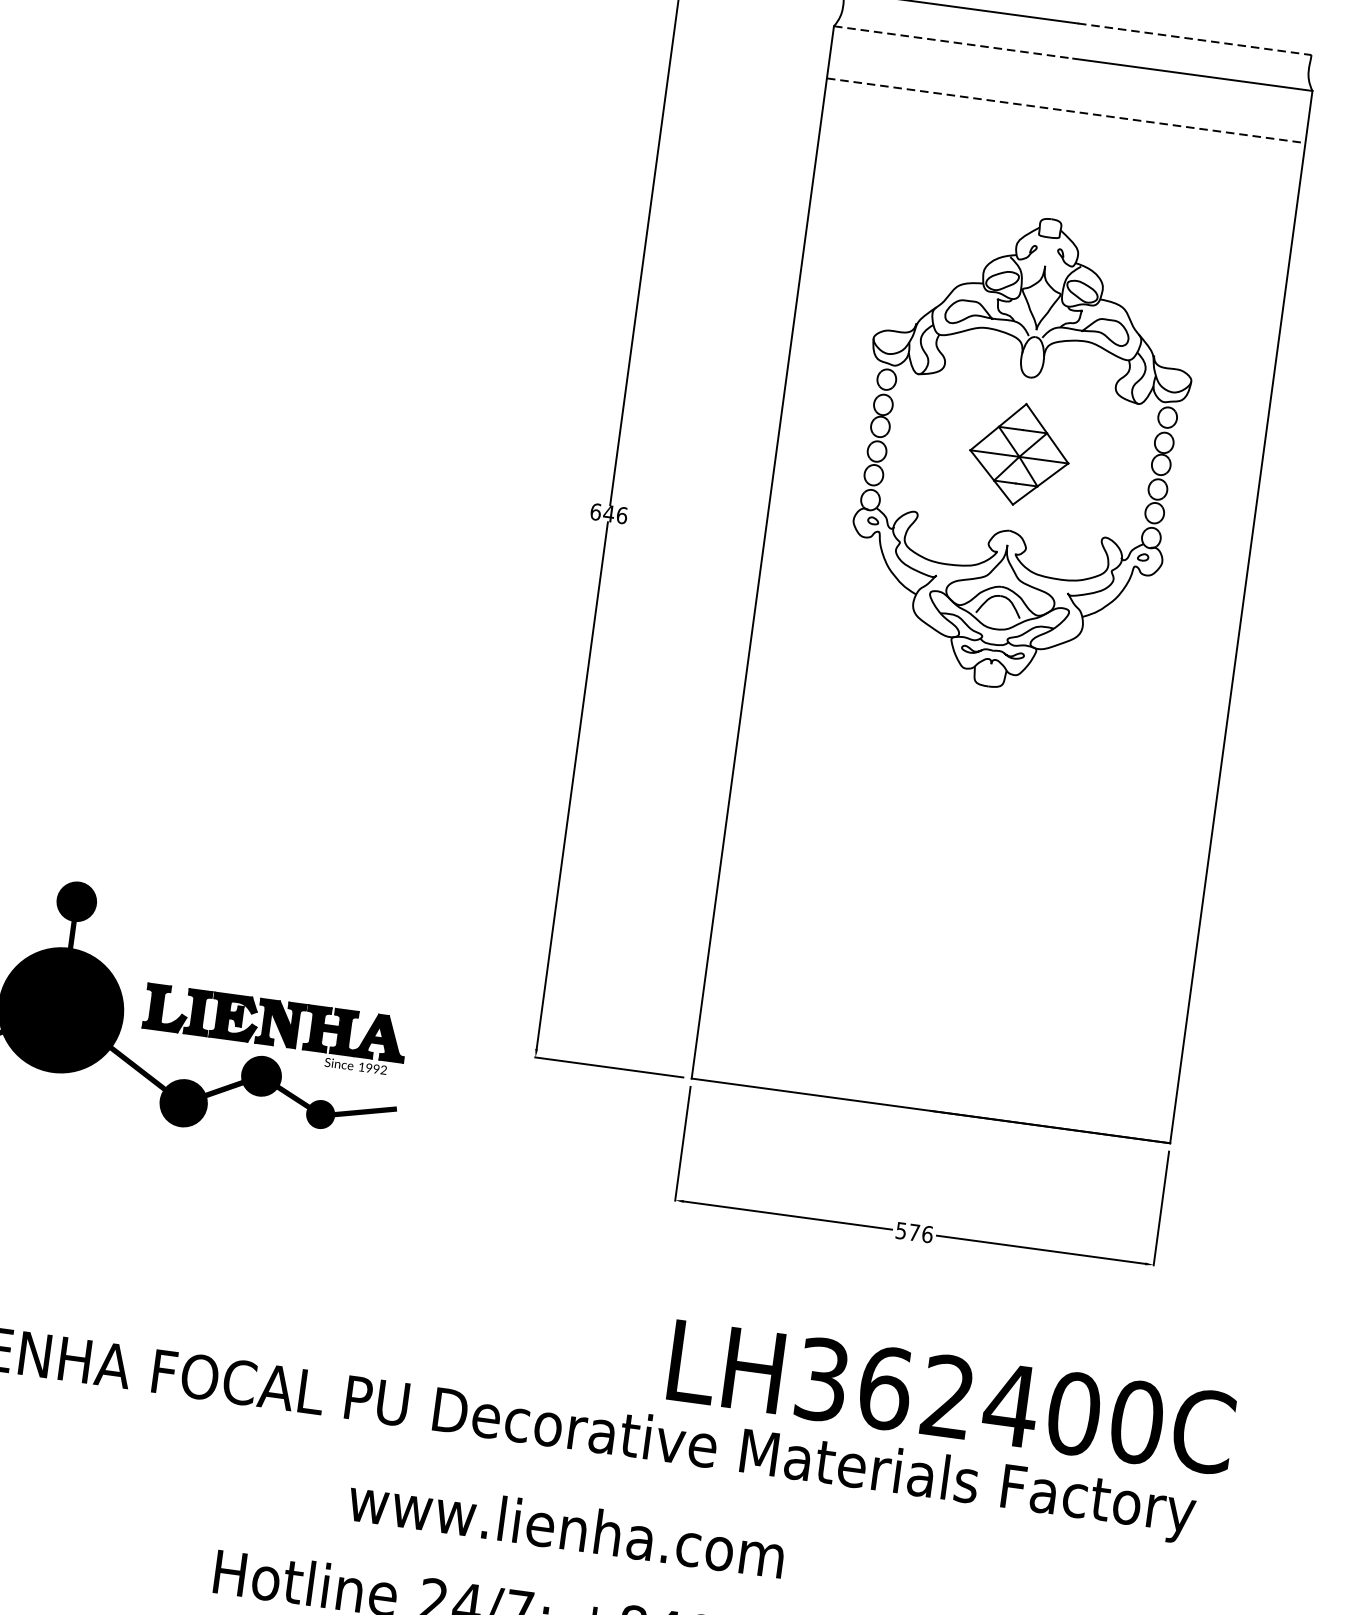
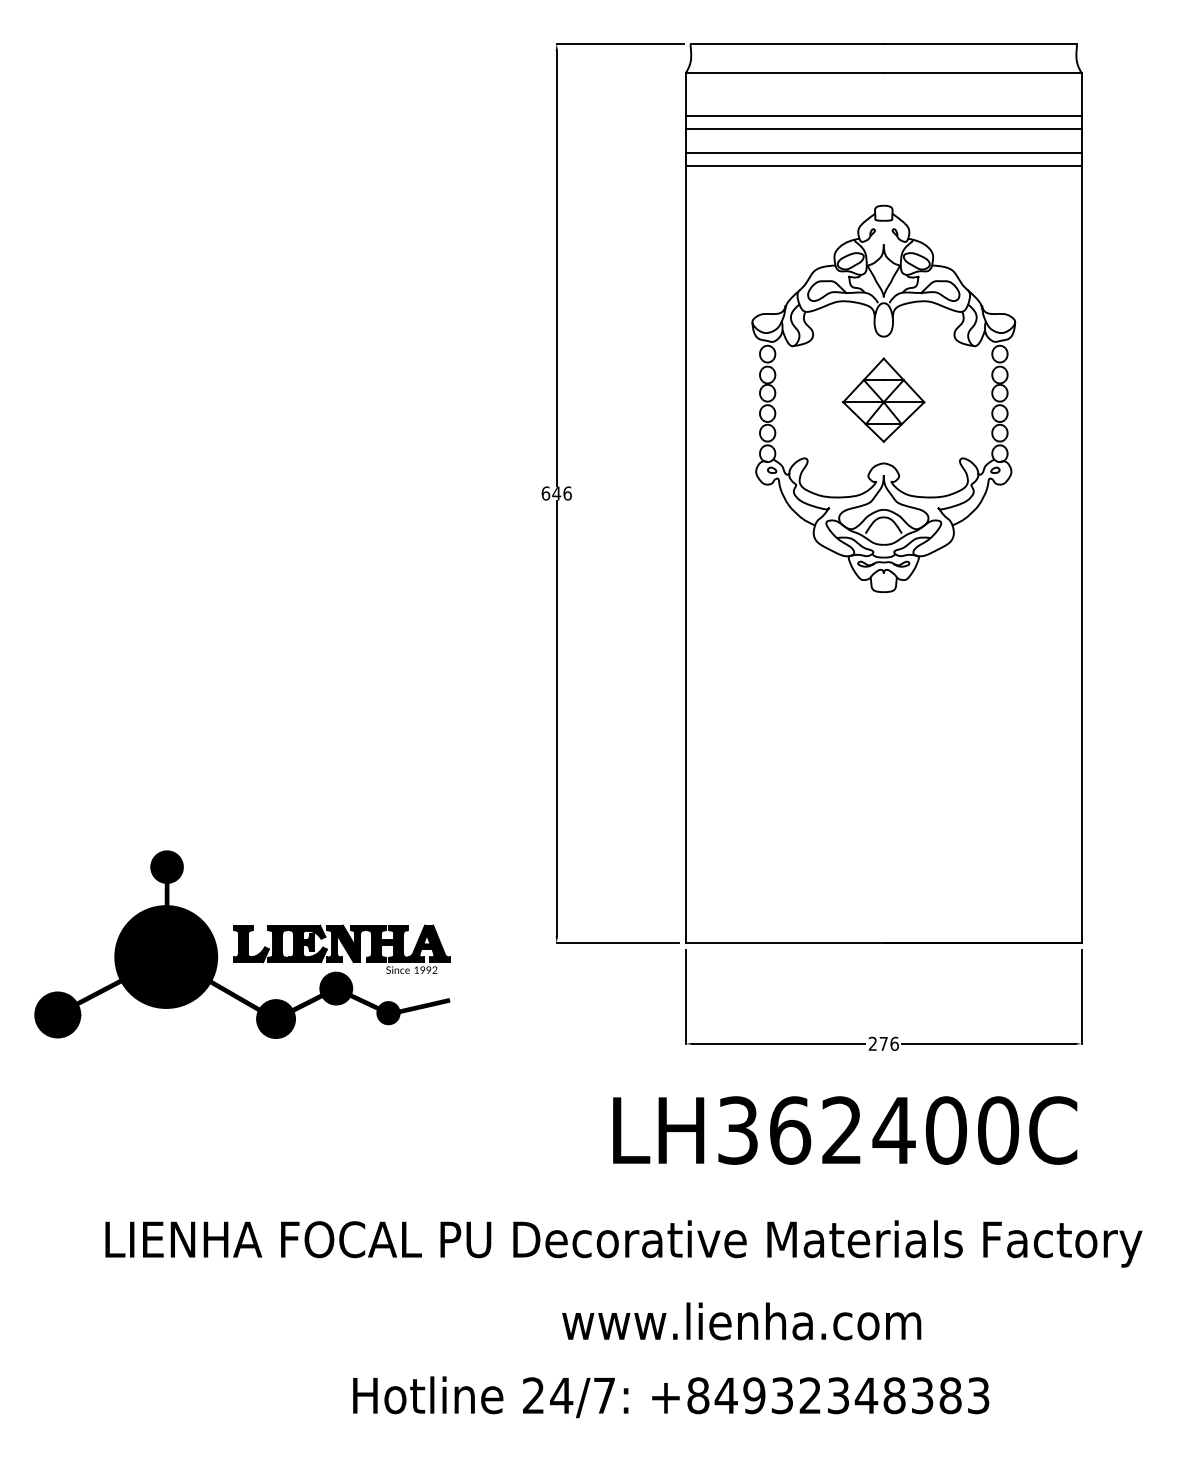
line: (1194, 38) -> (980, 43), dashed -> solid
line: (953, 41) -> (784, 72), dashed -> solid
line: (1065, 111) -> (883, 116), dashed -> solid
line: (1063, 127) -> (883, 129), added
line: (1059, 154) -> (883, 152), added
line: (1057, 170) -> (883, 165), added
text: (900, 1230) -> (872, 1043), 576 -> 276
text: (952, 1397) -> (845, 1130), moved
text: (566, 1527) -> (741, 1321), moved

